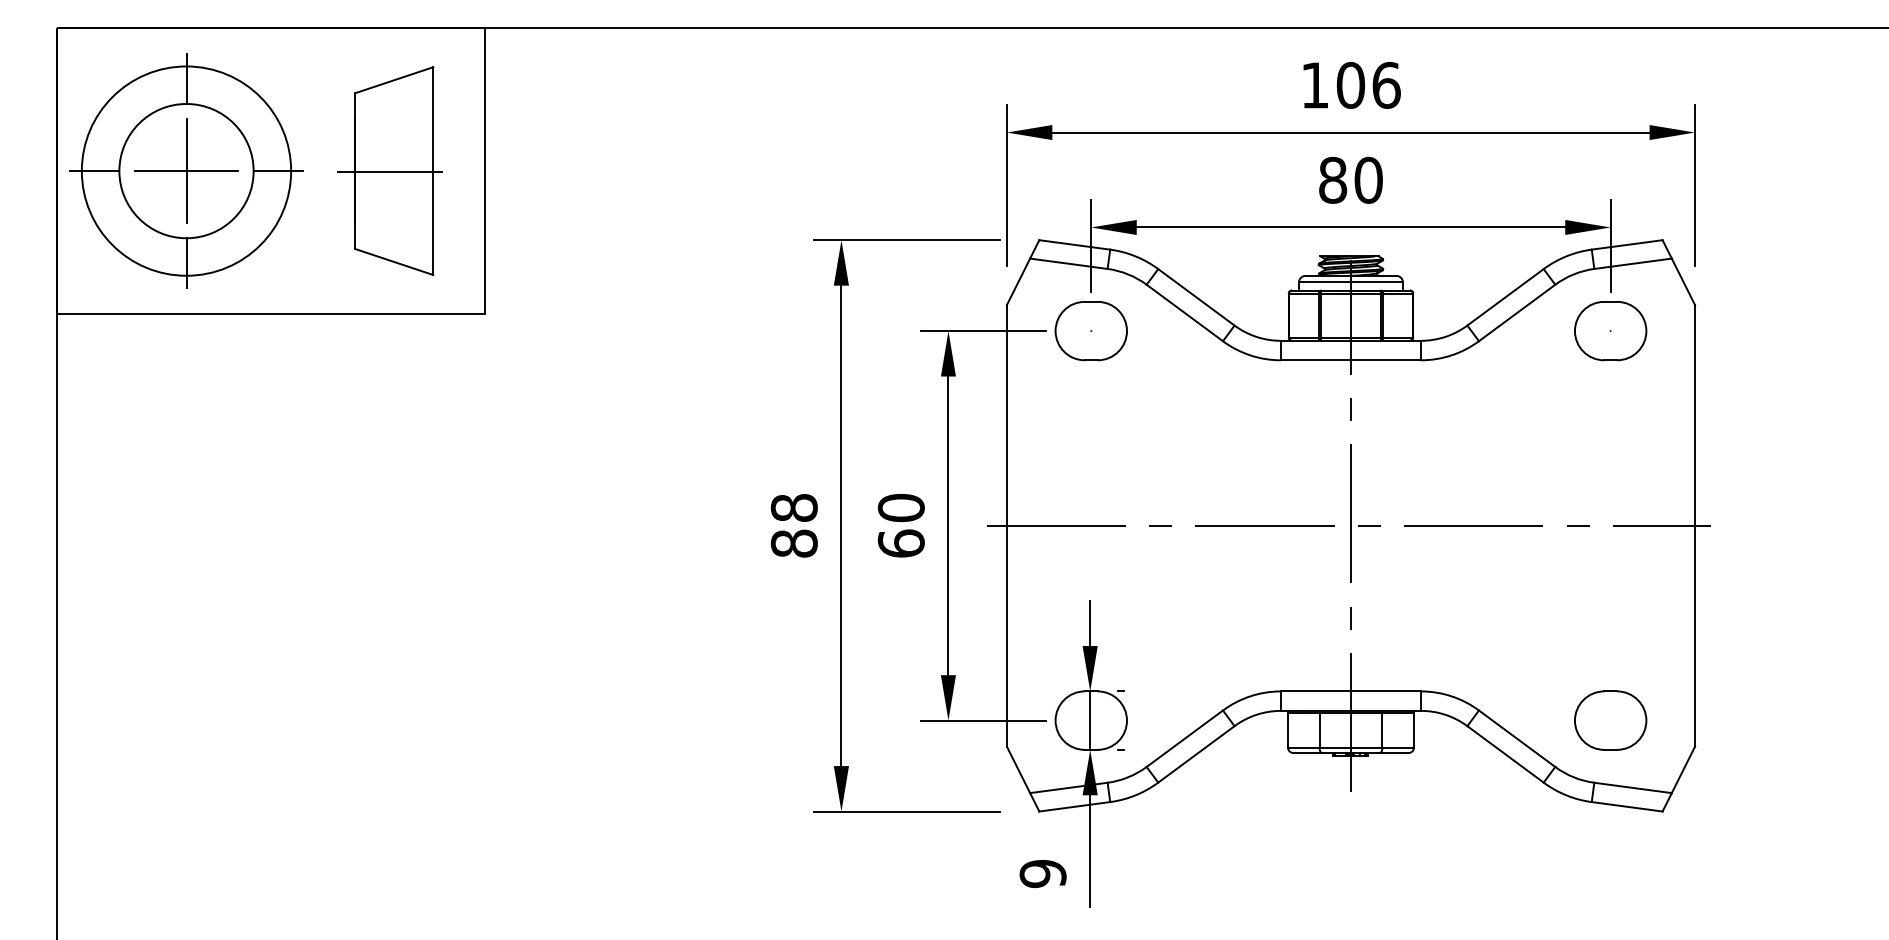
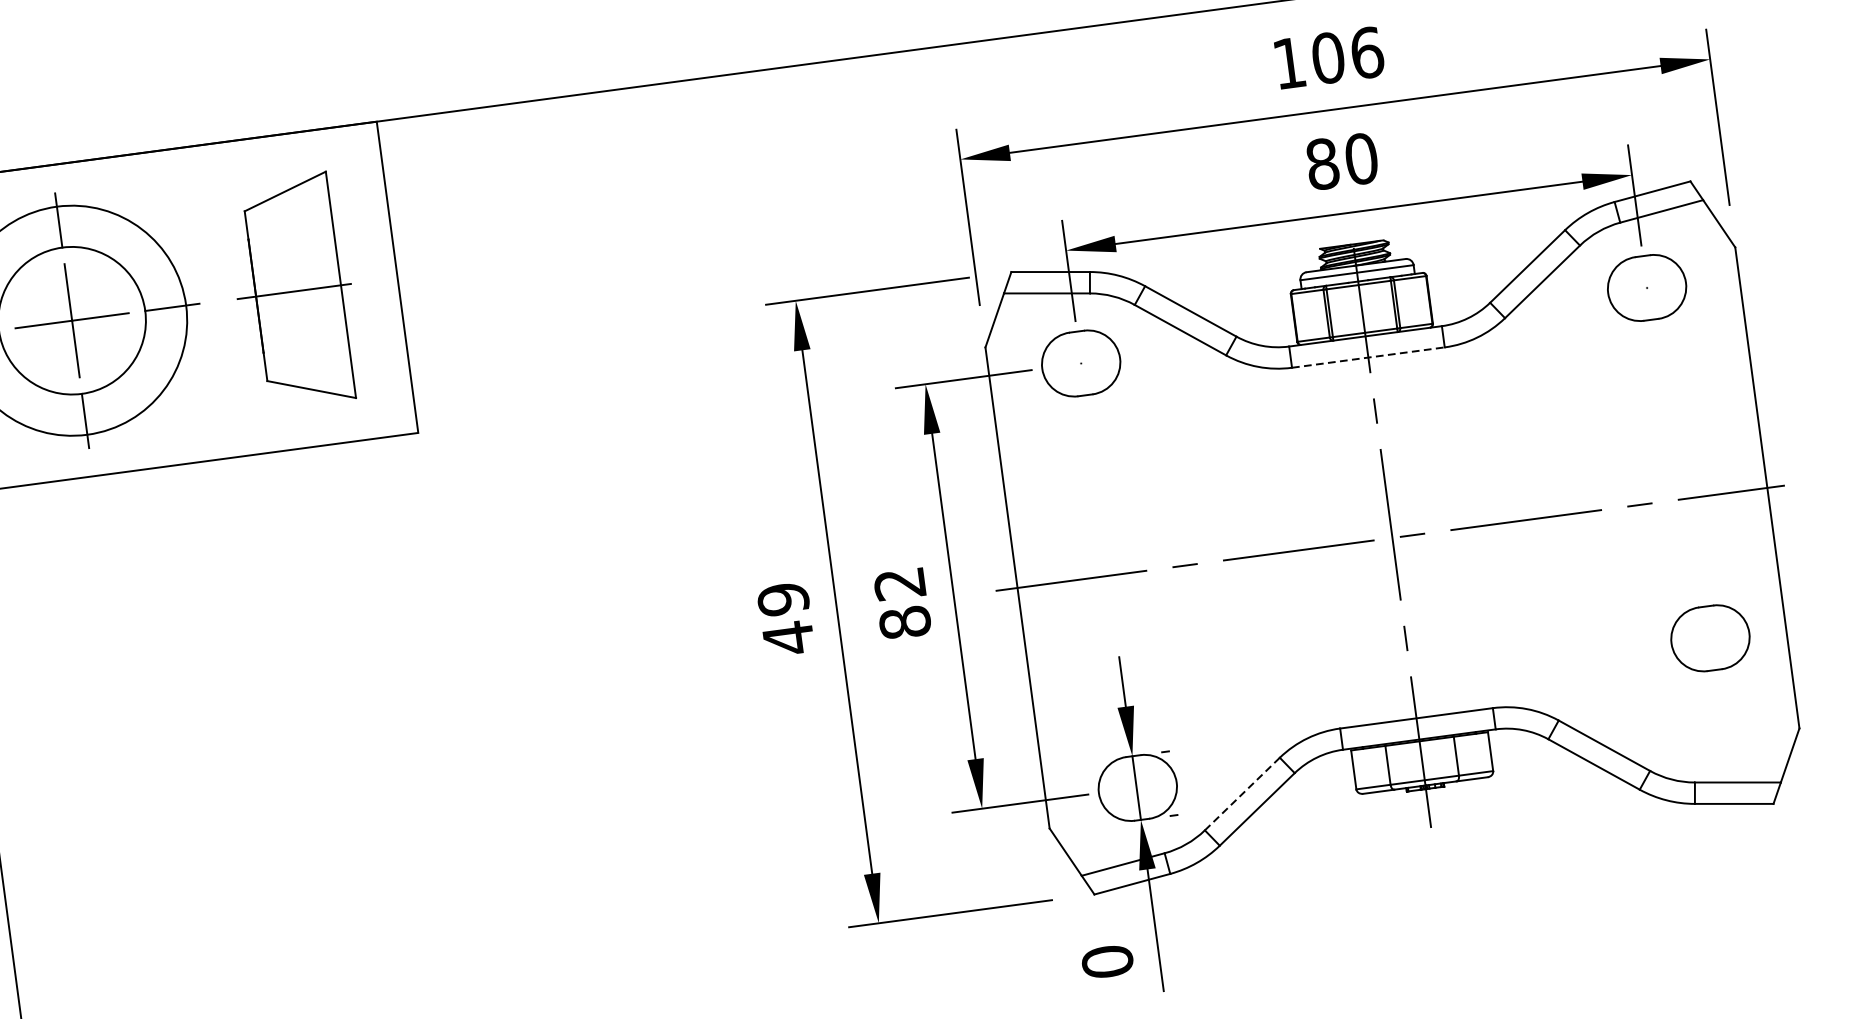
line: (1351, 360) -> (1368, 357), solid -> dashed
text: (900, 525) -> (901, 603), 60 -> 82
text: (793, 526) -> (785, 619), 88 -> 49
part: (1610, 720) -> (1710, 638), moved
line: (1184, 739) -> (1242, 794), solid -> dashed
text: (1042, 873) -> (1106, 961), 9 -> 0

